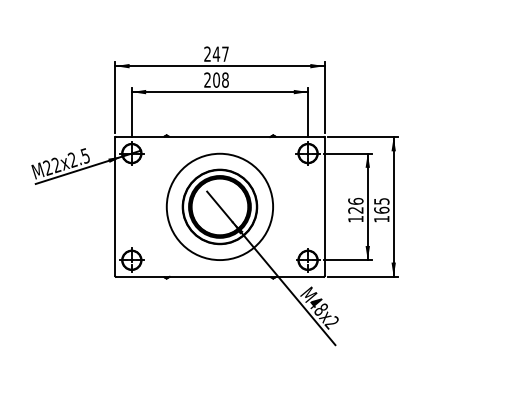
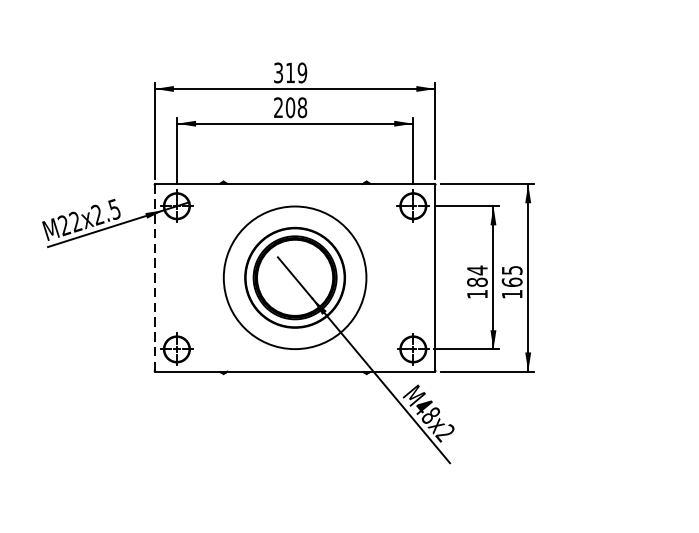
text: (216, 53) -> (290, 71), 247 -> 319
text: (355, 205) -> (476, 275), 126 -> 184
line: (115, 207) -> (154, 278), solid -> dashed

